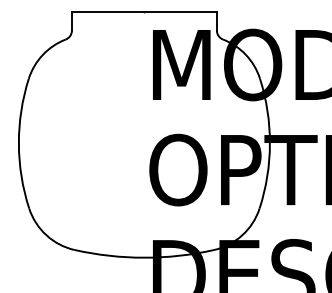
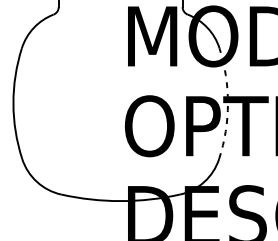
arc: (269, 143) -> (227, 103), solid -> dashed

